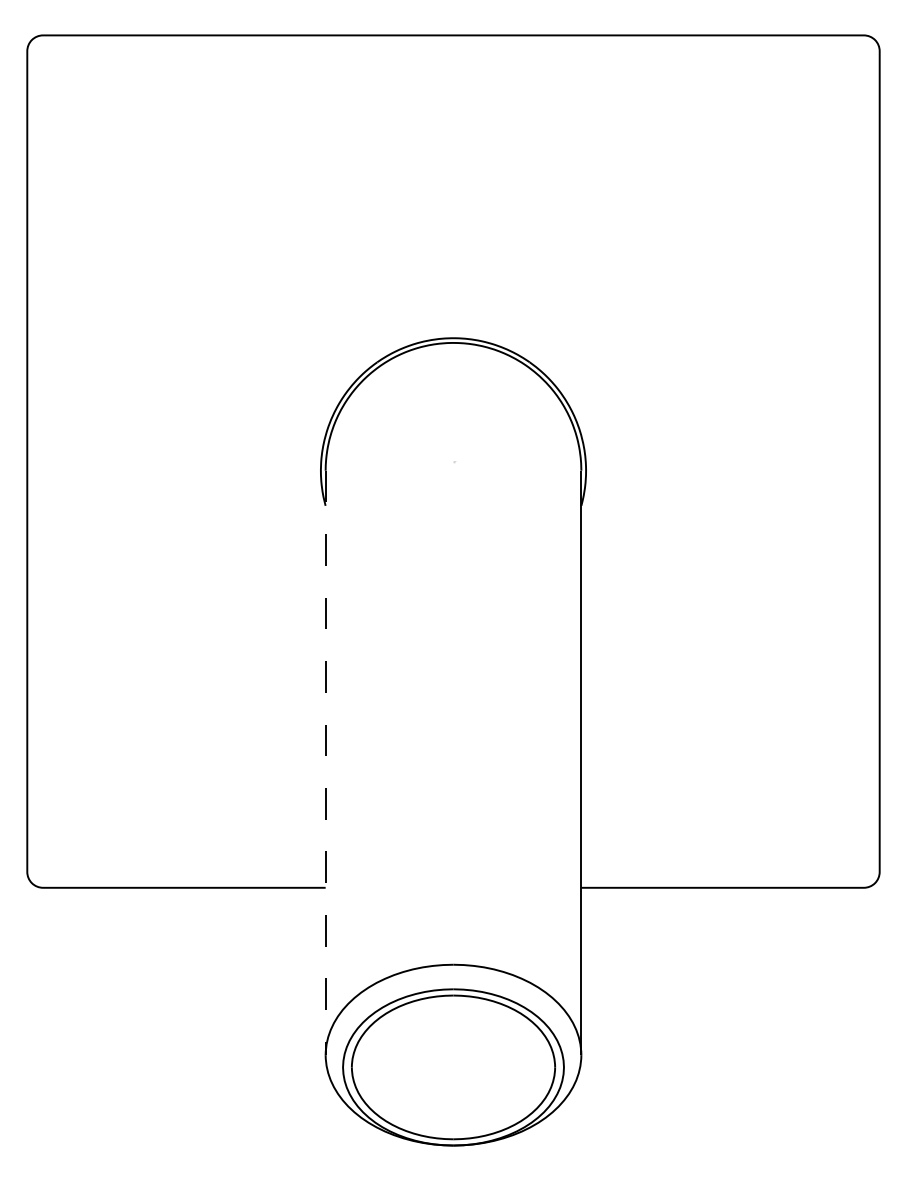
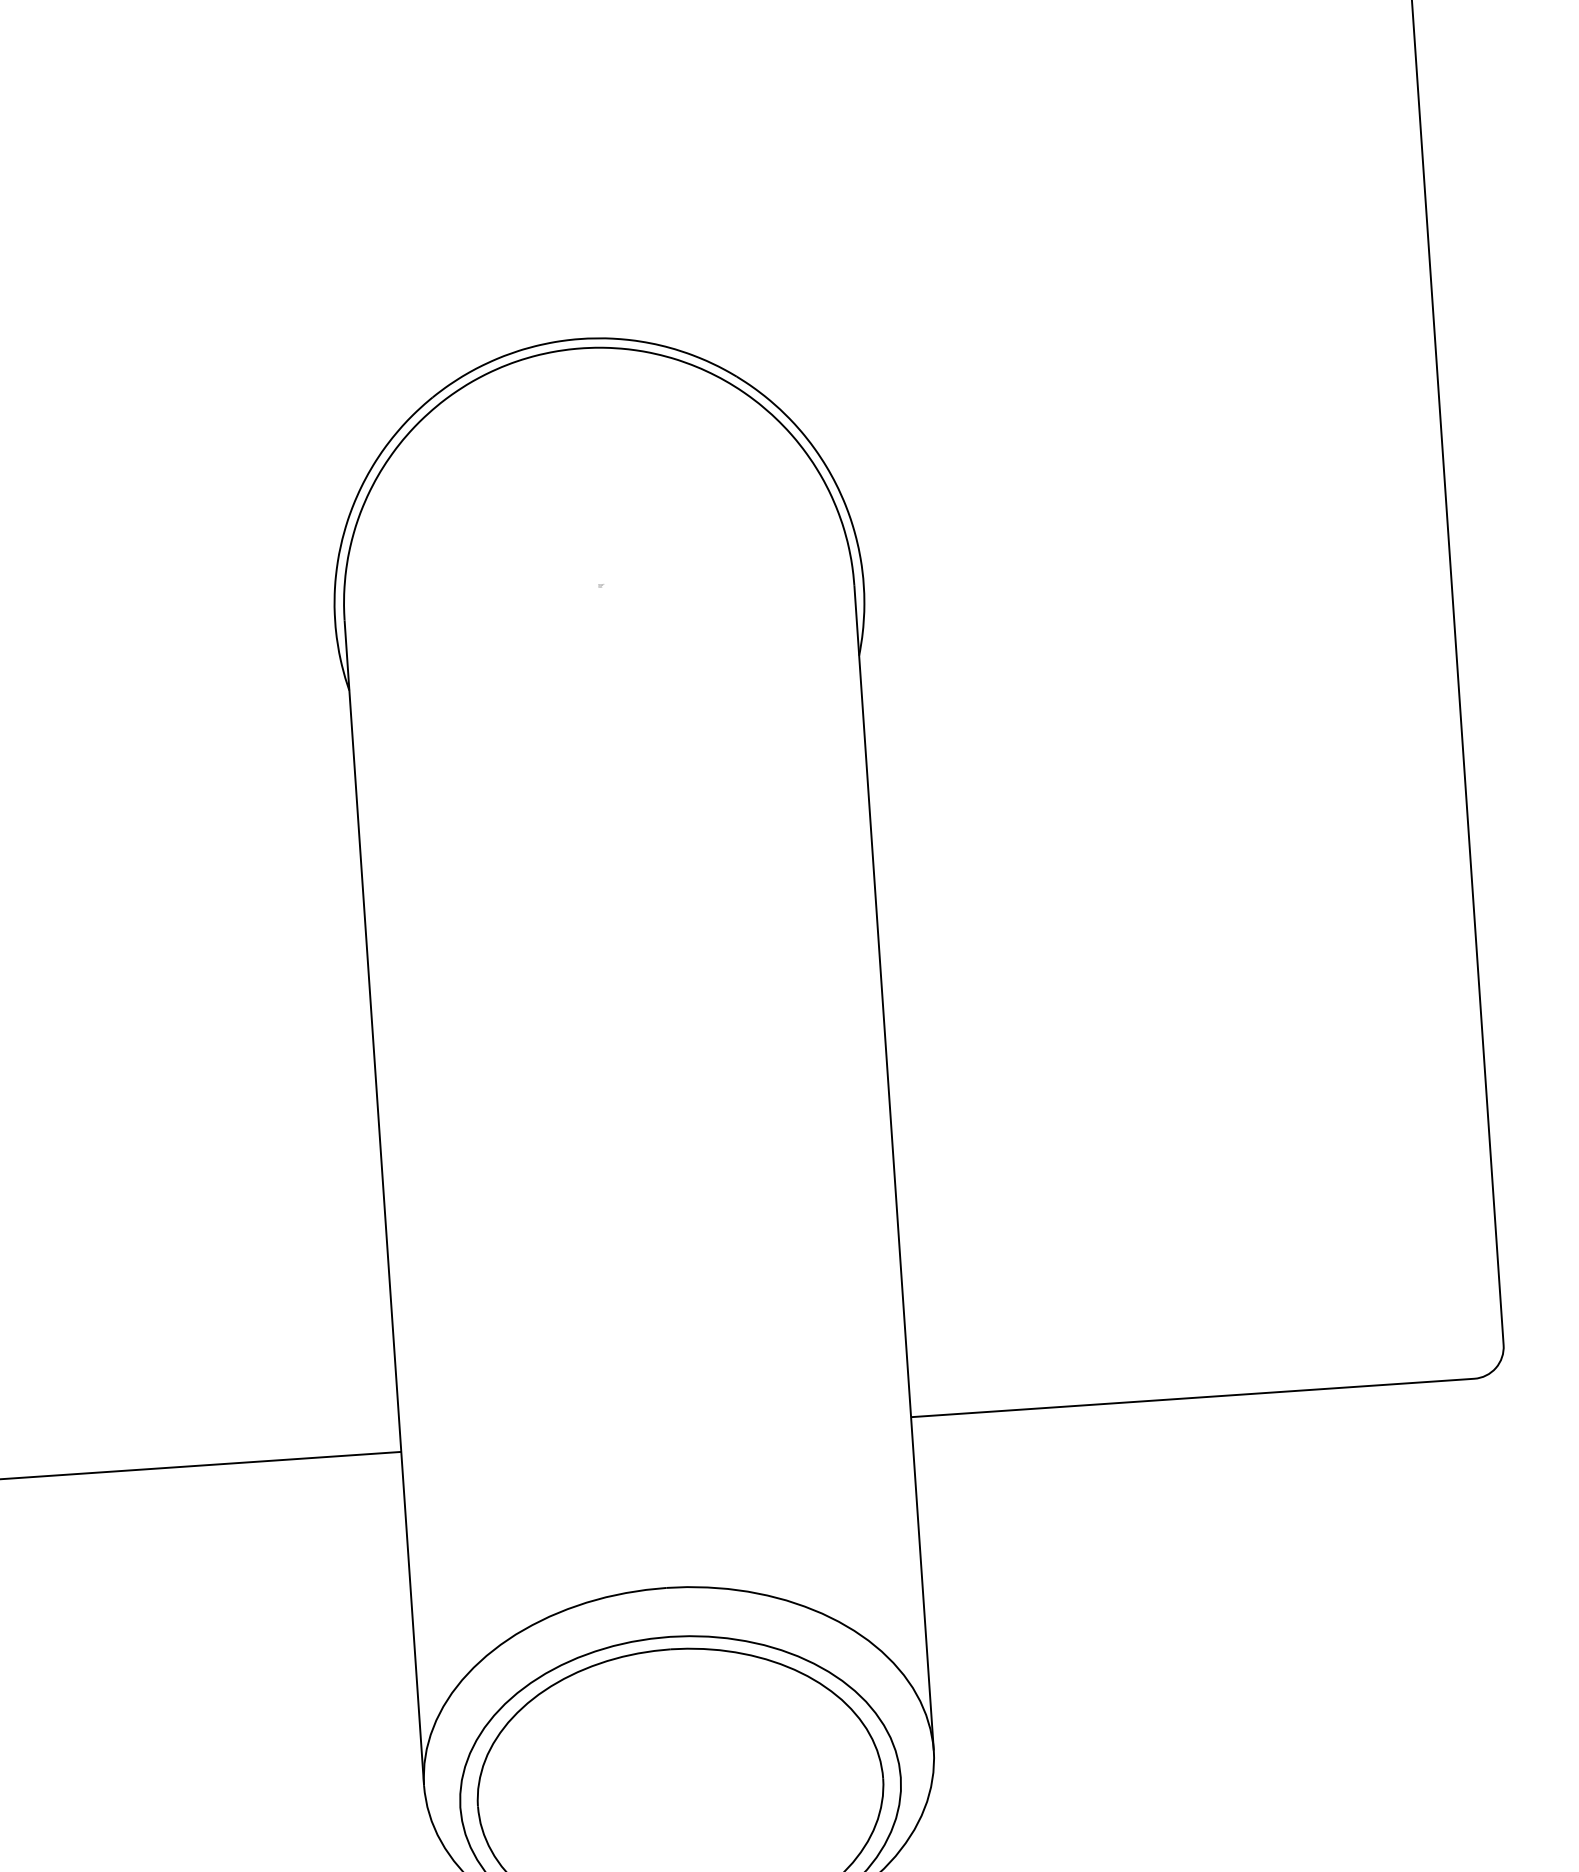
line: (325, 763) -> (384, 1204), dashed -> solid

